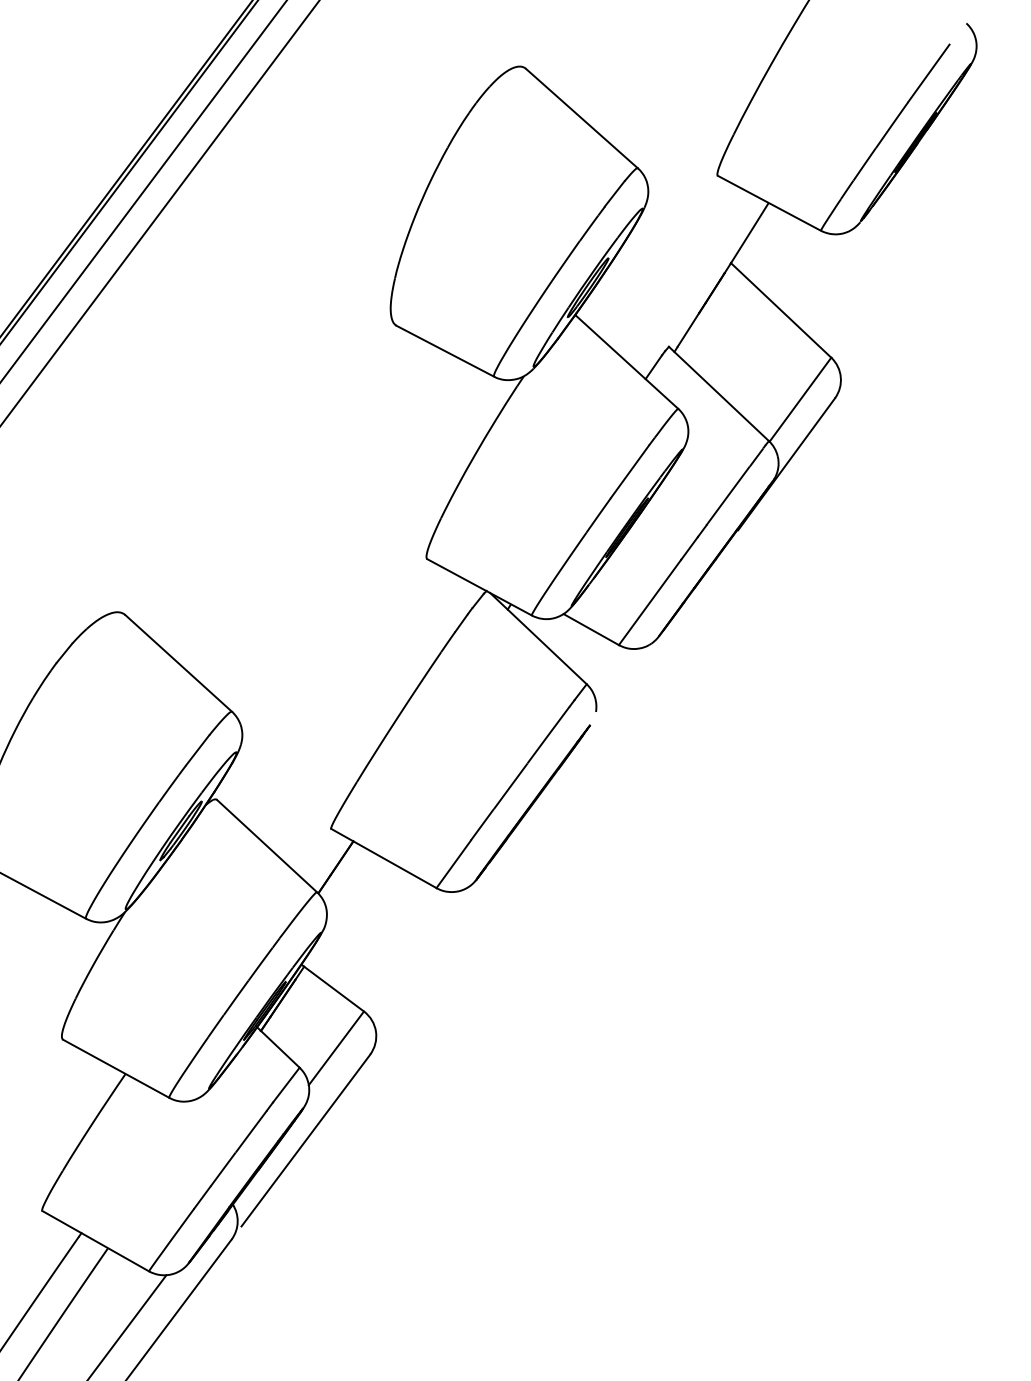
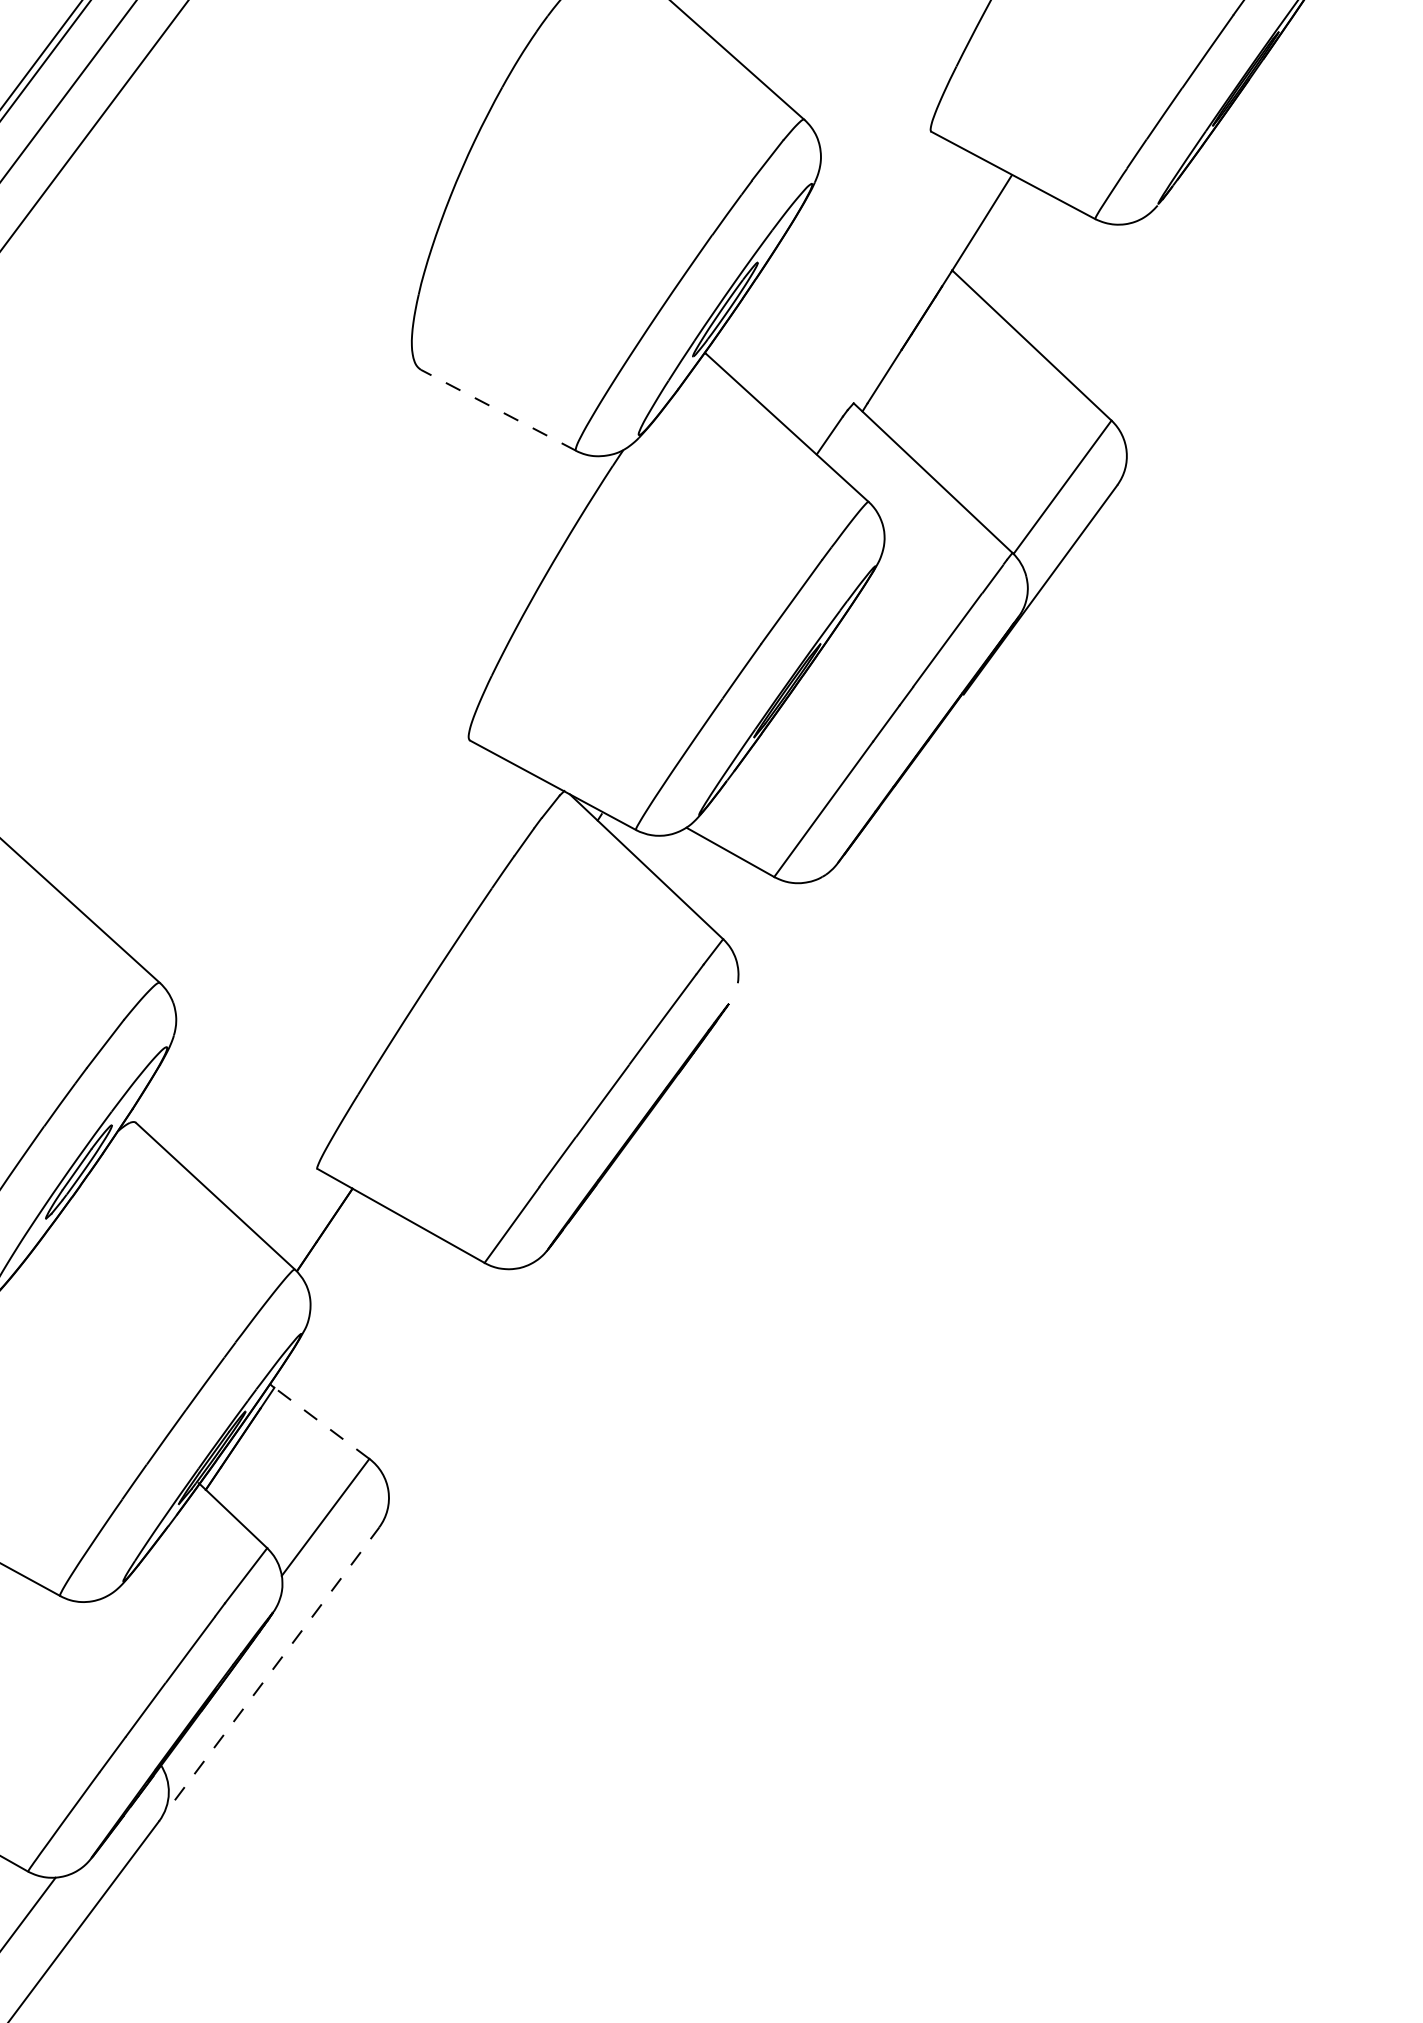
line: (444, 351) -> (497, 410), solid -> dashed
line: (333, 988) -> (320, 1422), solid -> dashed
line: (306, 1140) -> (278, 1663), solid -> dashed

